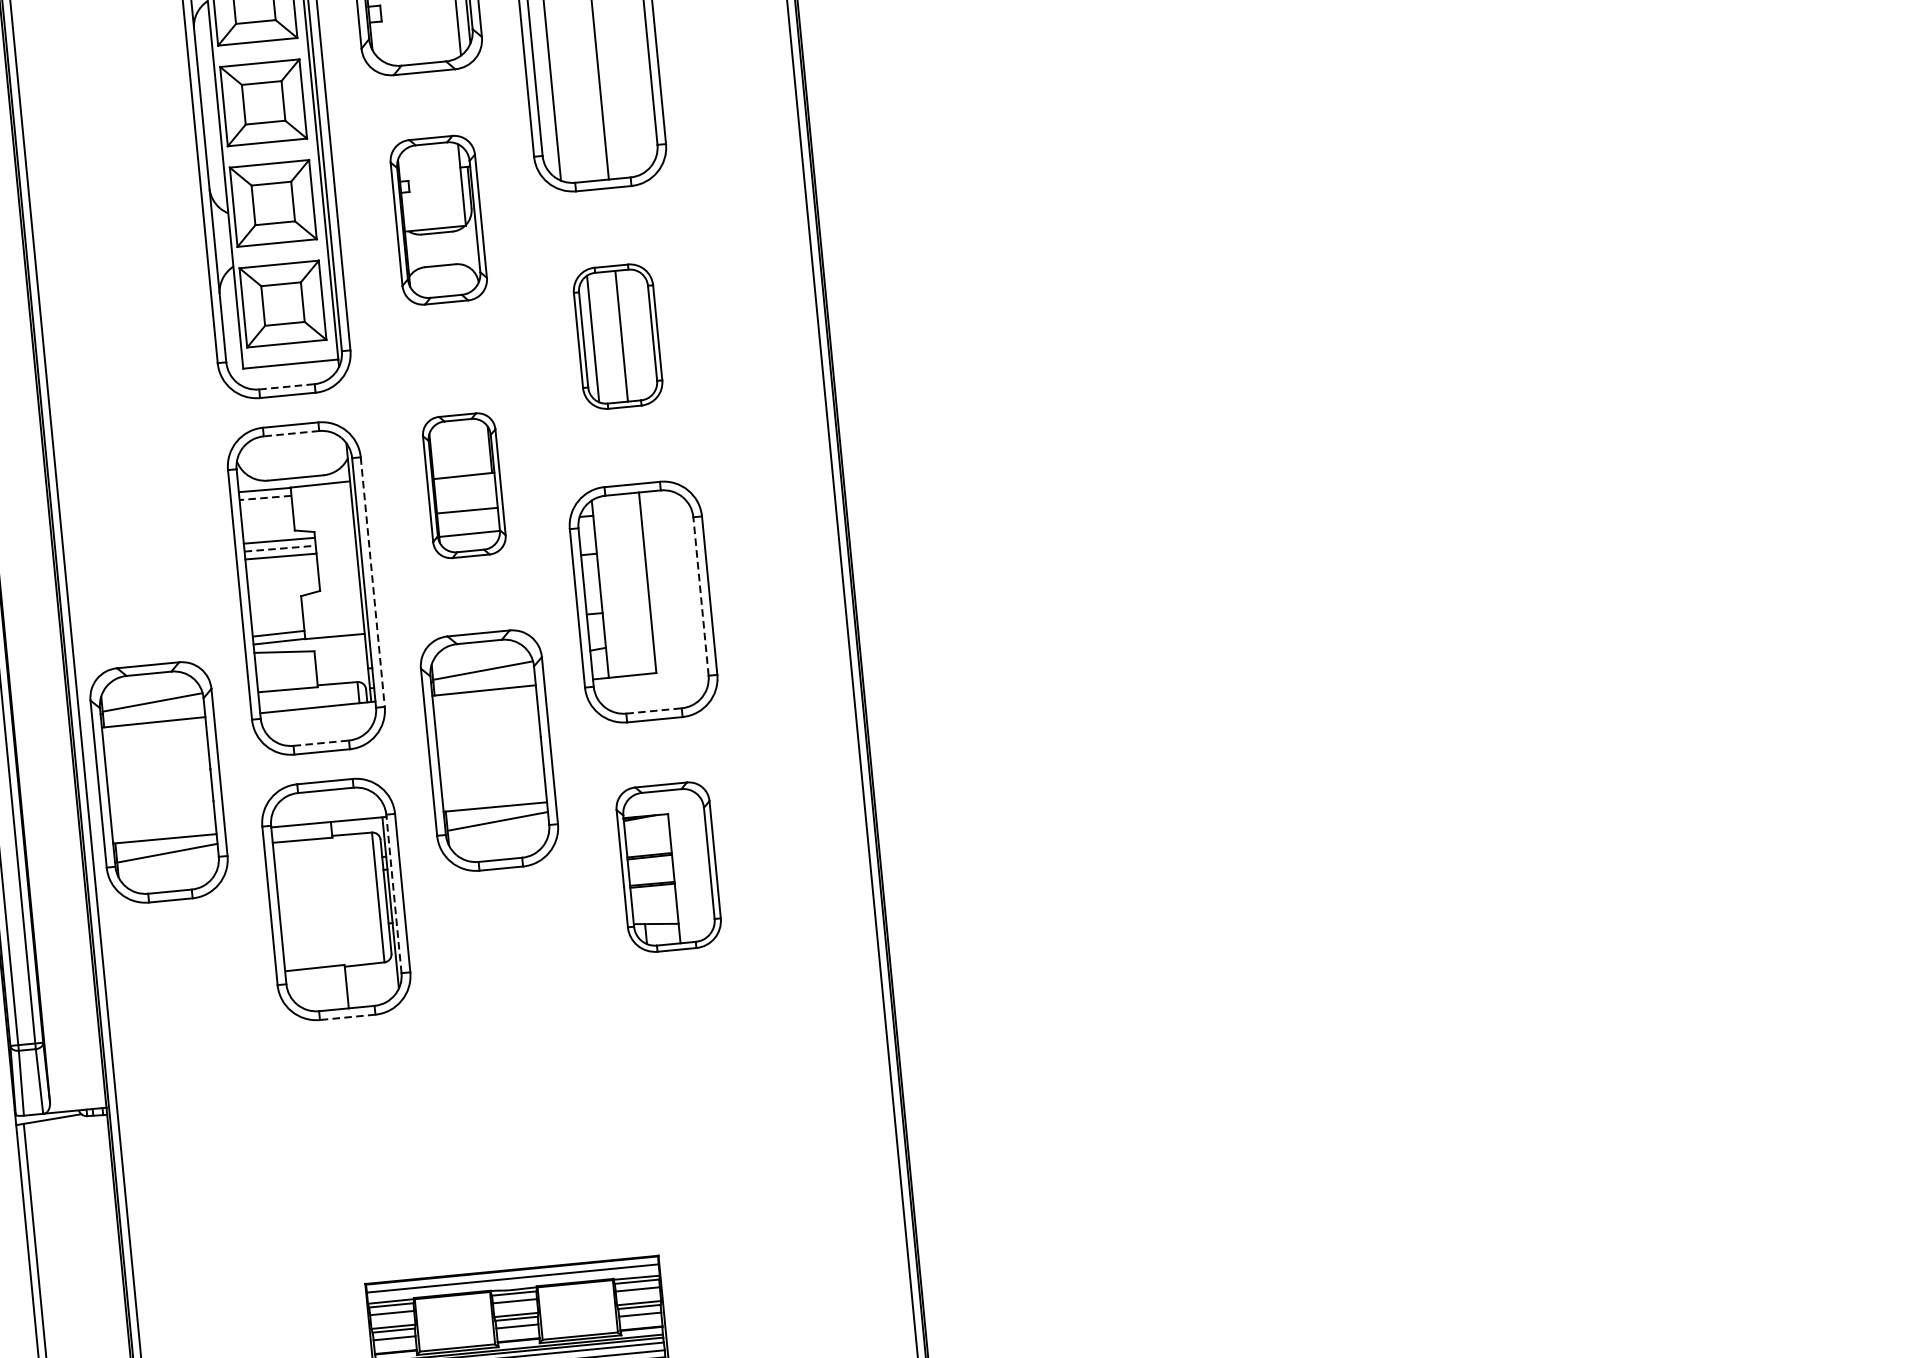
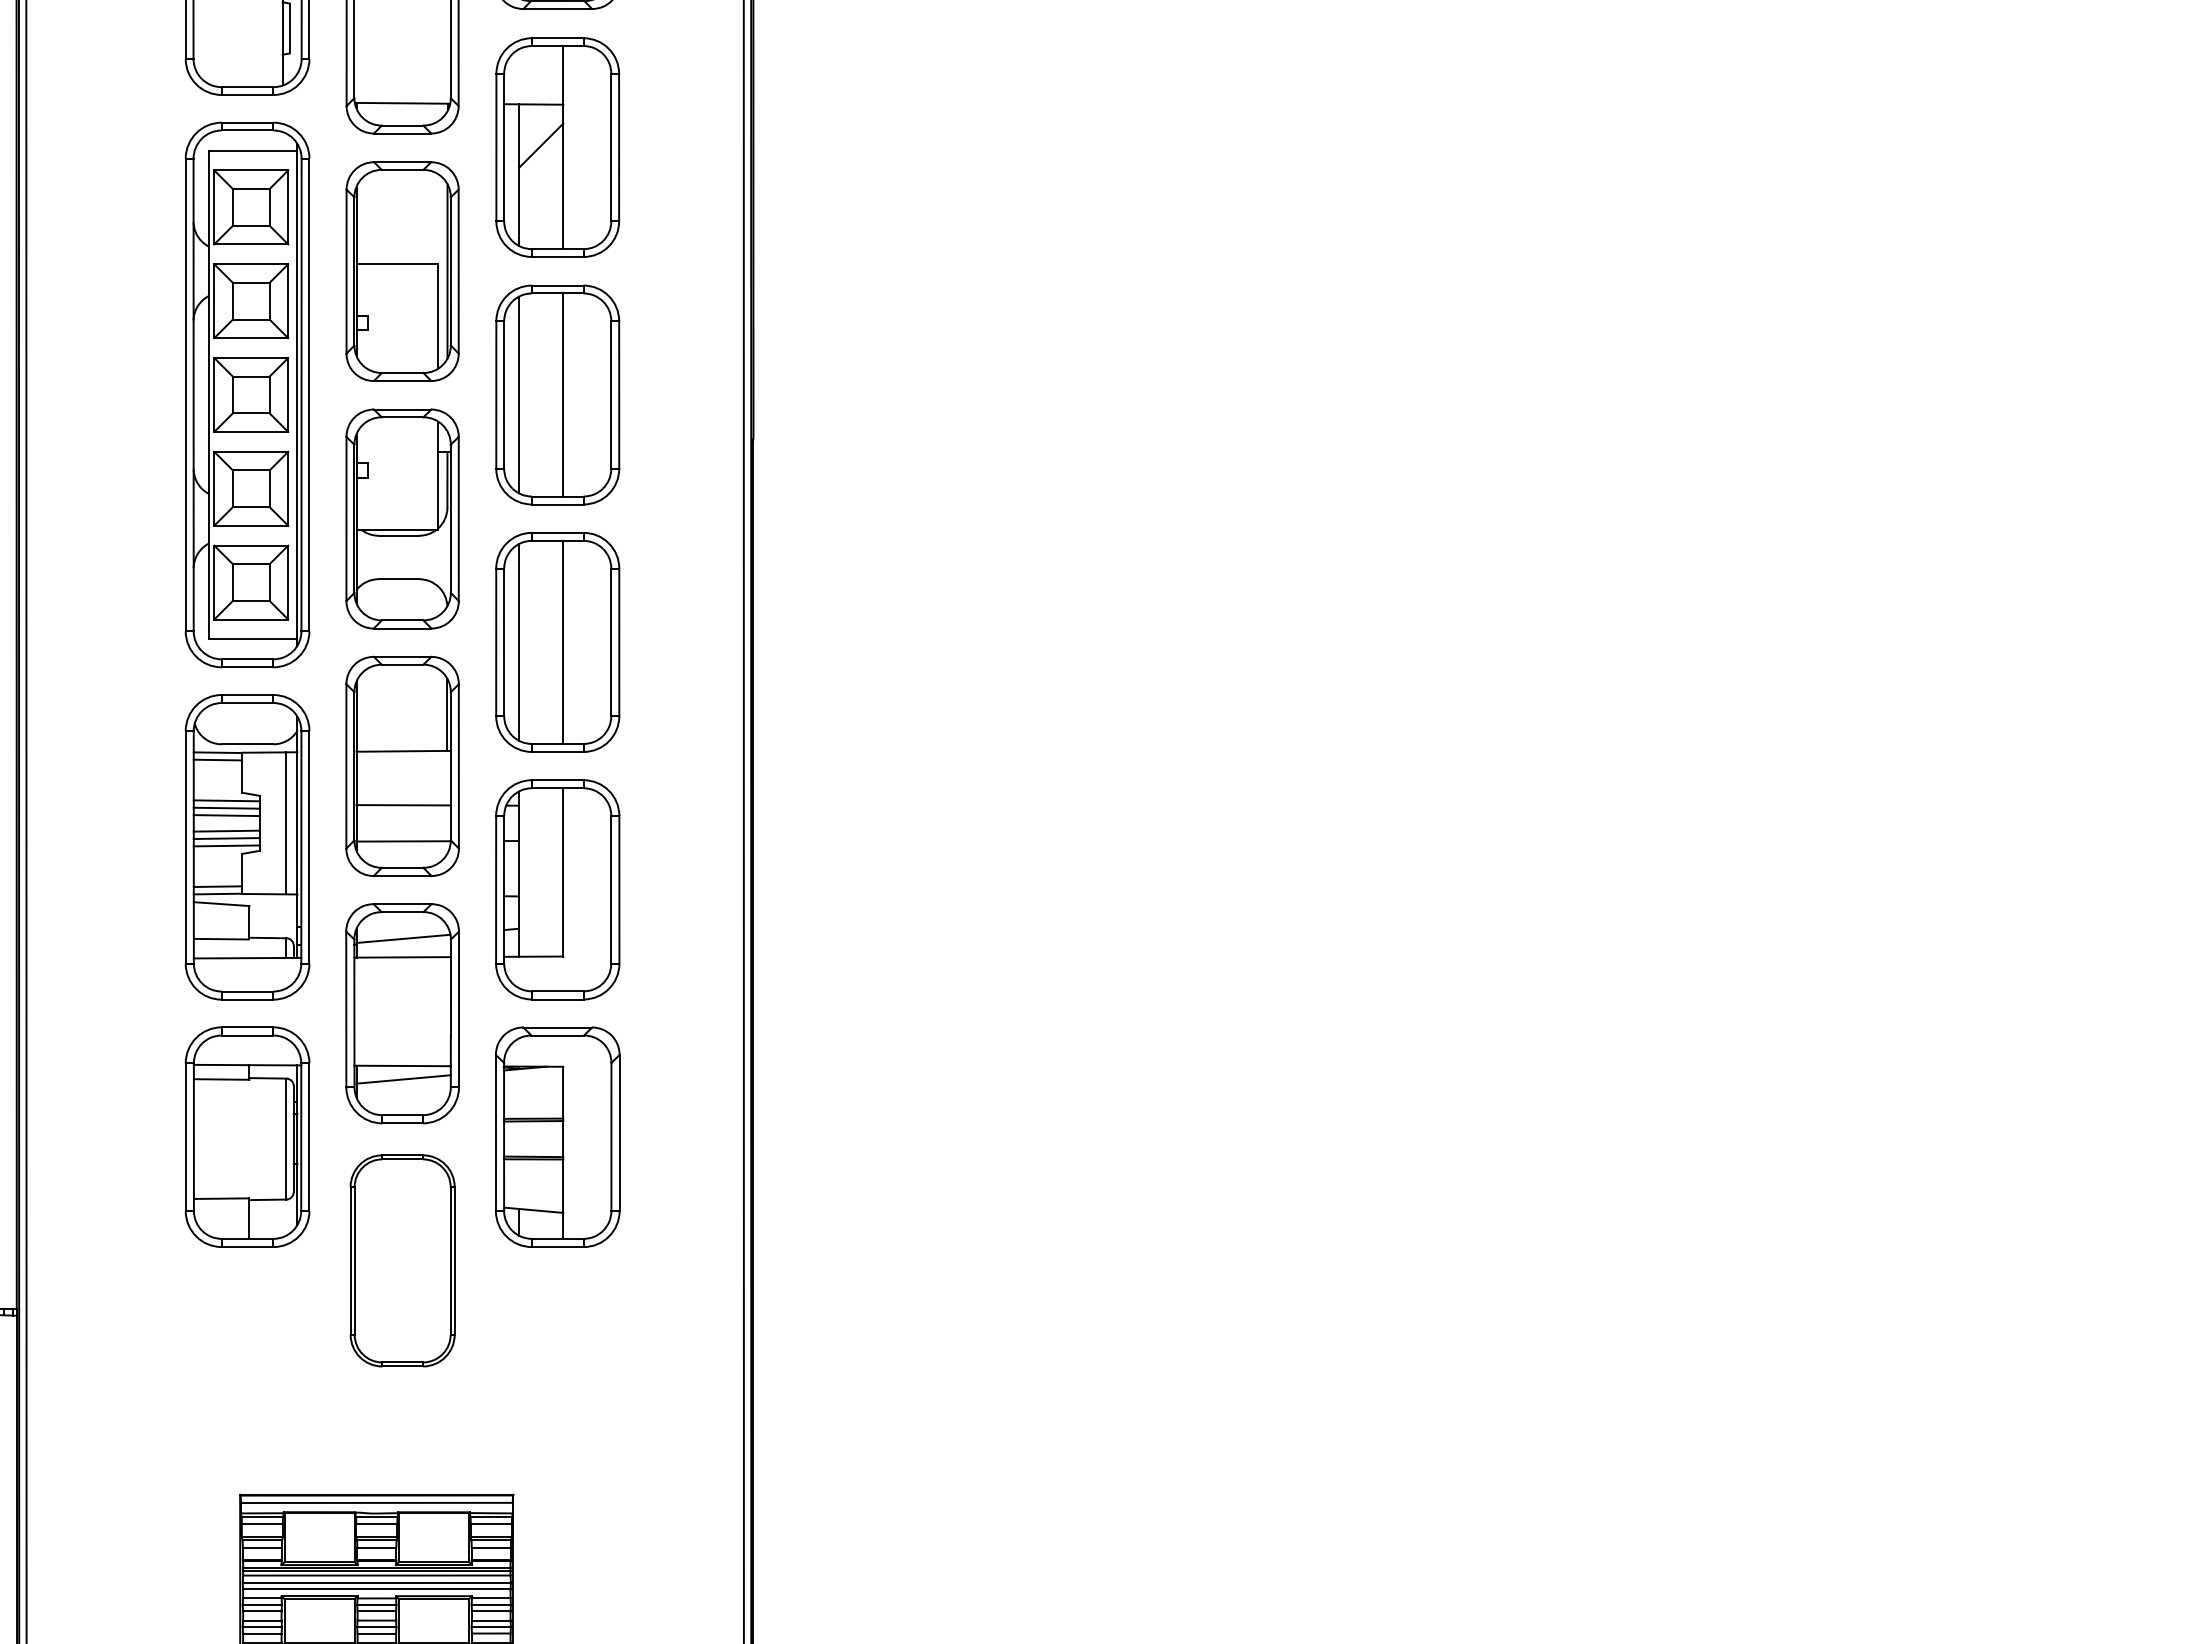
part: (438, 219) -> (402, 518), size x1.43
part: (617, 336) -> (557, 642), size x1.67
line: (286, 386) -> (247, 659), dashed -> solid
line: (291, 434) -> (247, 703), dashed -> solid
part: (464, 485) -> (402, 766), size x1.67
line: (265, 498) -> (217, 760), dashed -> solid
line: (280, 548) -> (227, 808), dashed -> solid
line: (344, 559) -> (285, 823), added
line: (282, 572) -> (226, 830), added
line: (282, 581) -> (226, 838), added
line: (372, 582) -> (309, 847), dashed -> solid
line: (283, 588) -> (226, 845), added
line: (701, 596) -> (611, 889), dashed -> solid
line: (653, 711) -> (557, 991), dashed -> solid
line: (321, 743) -> (247, 991), dashed -> solid
part: (159, 782) -> (94, 1013), removed
part: (668, 866) -> (557, 1136), size x1.43
line: (394, 894) -> (301, 1137), dashed -> solid
part: (515, 1015) -> (402, 1260), added
line: (347, 1017) -> (247, 1247), dashed -> solid

